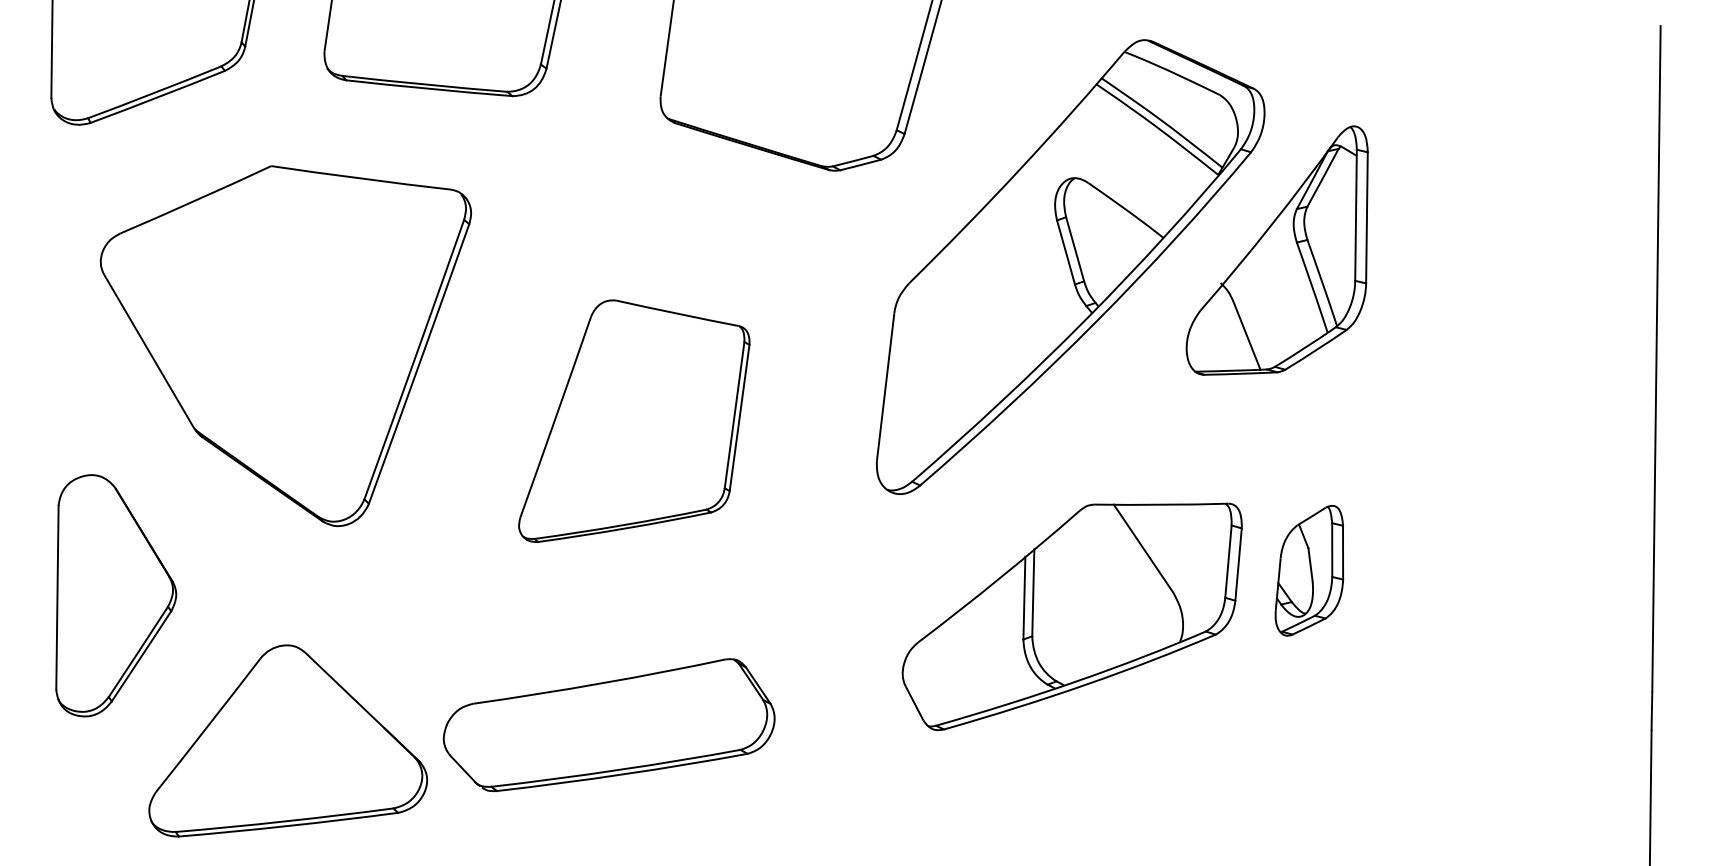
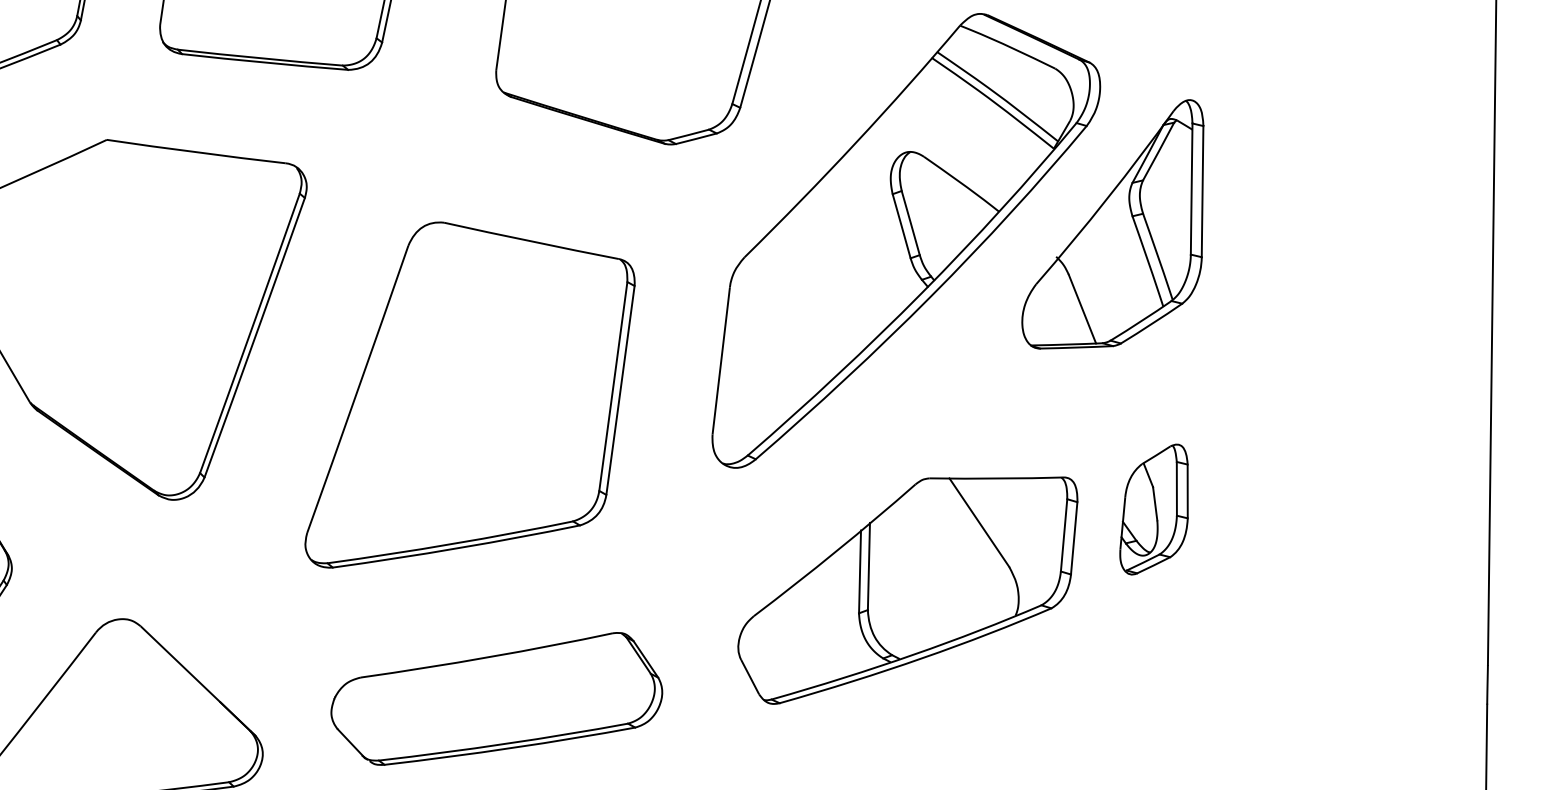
part: (633, 420) -> (469, 394), size x1.43
part: (1309, 570) -> (1154, 509), moved
part: (608, 725) -> (496, 699), moved

